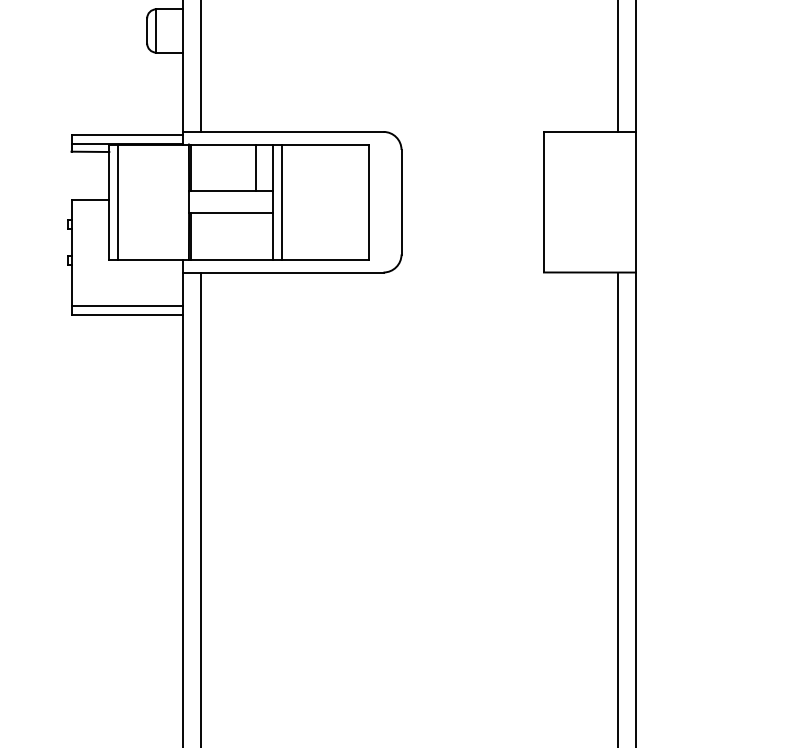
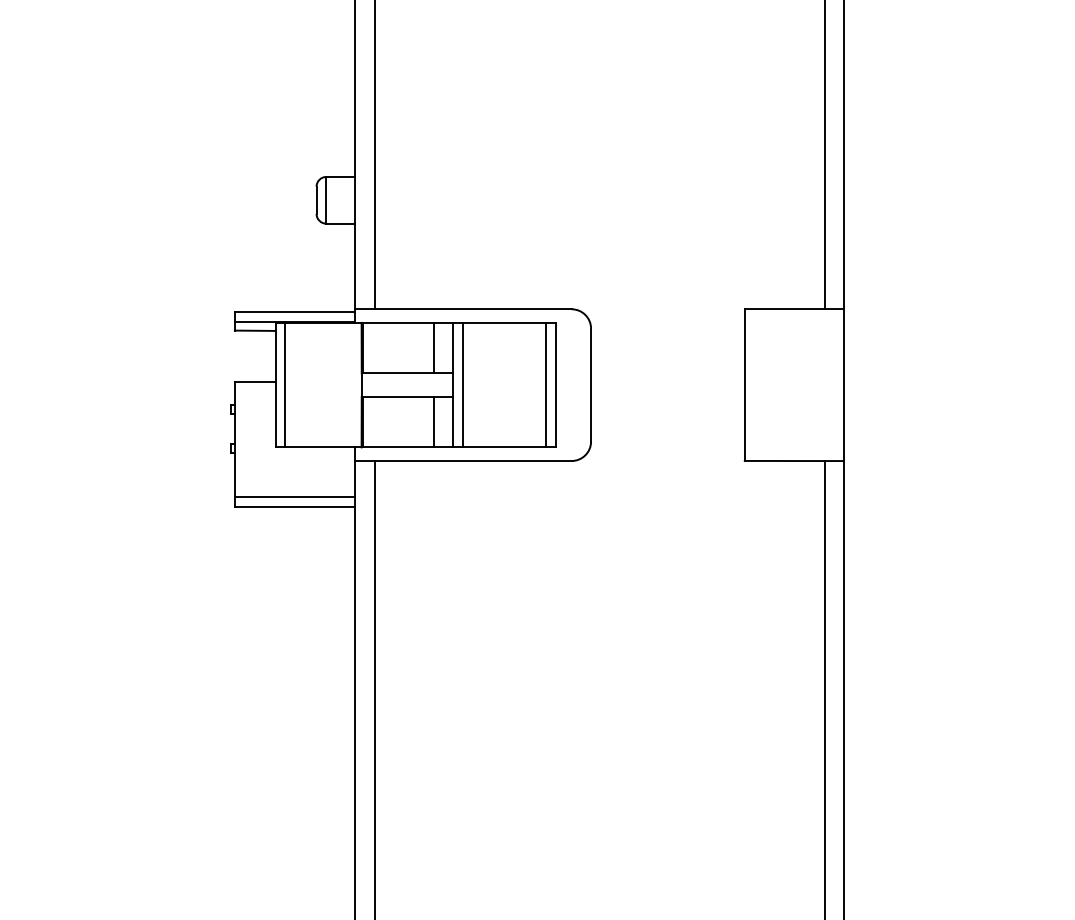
line: (360, 201) -> (546, 384), added
line: (255, 235) -> (433, 421), added

